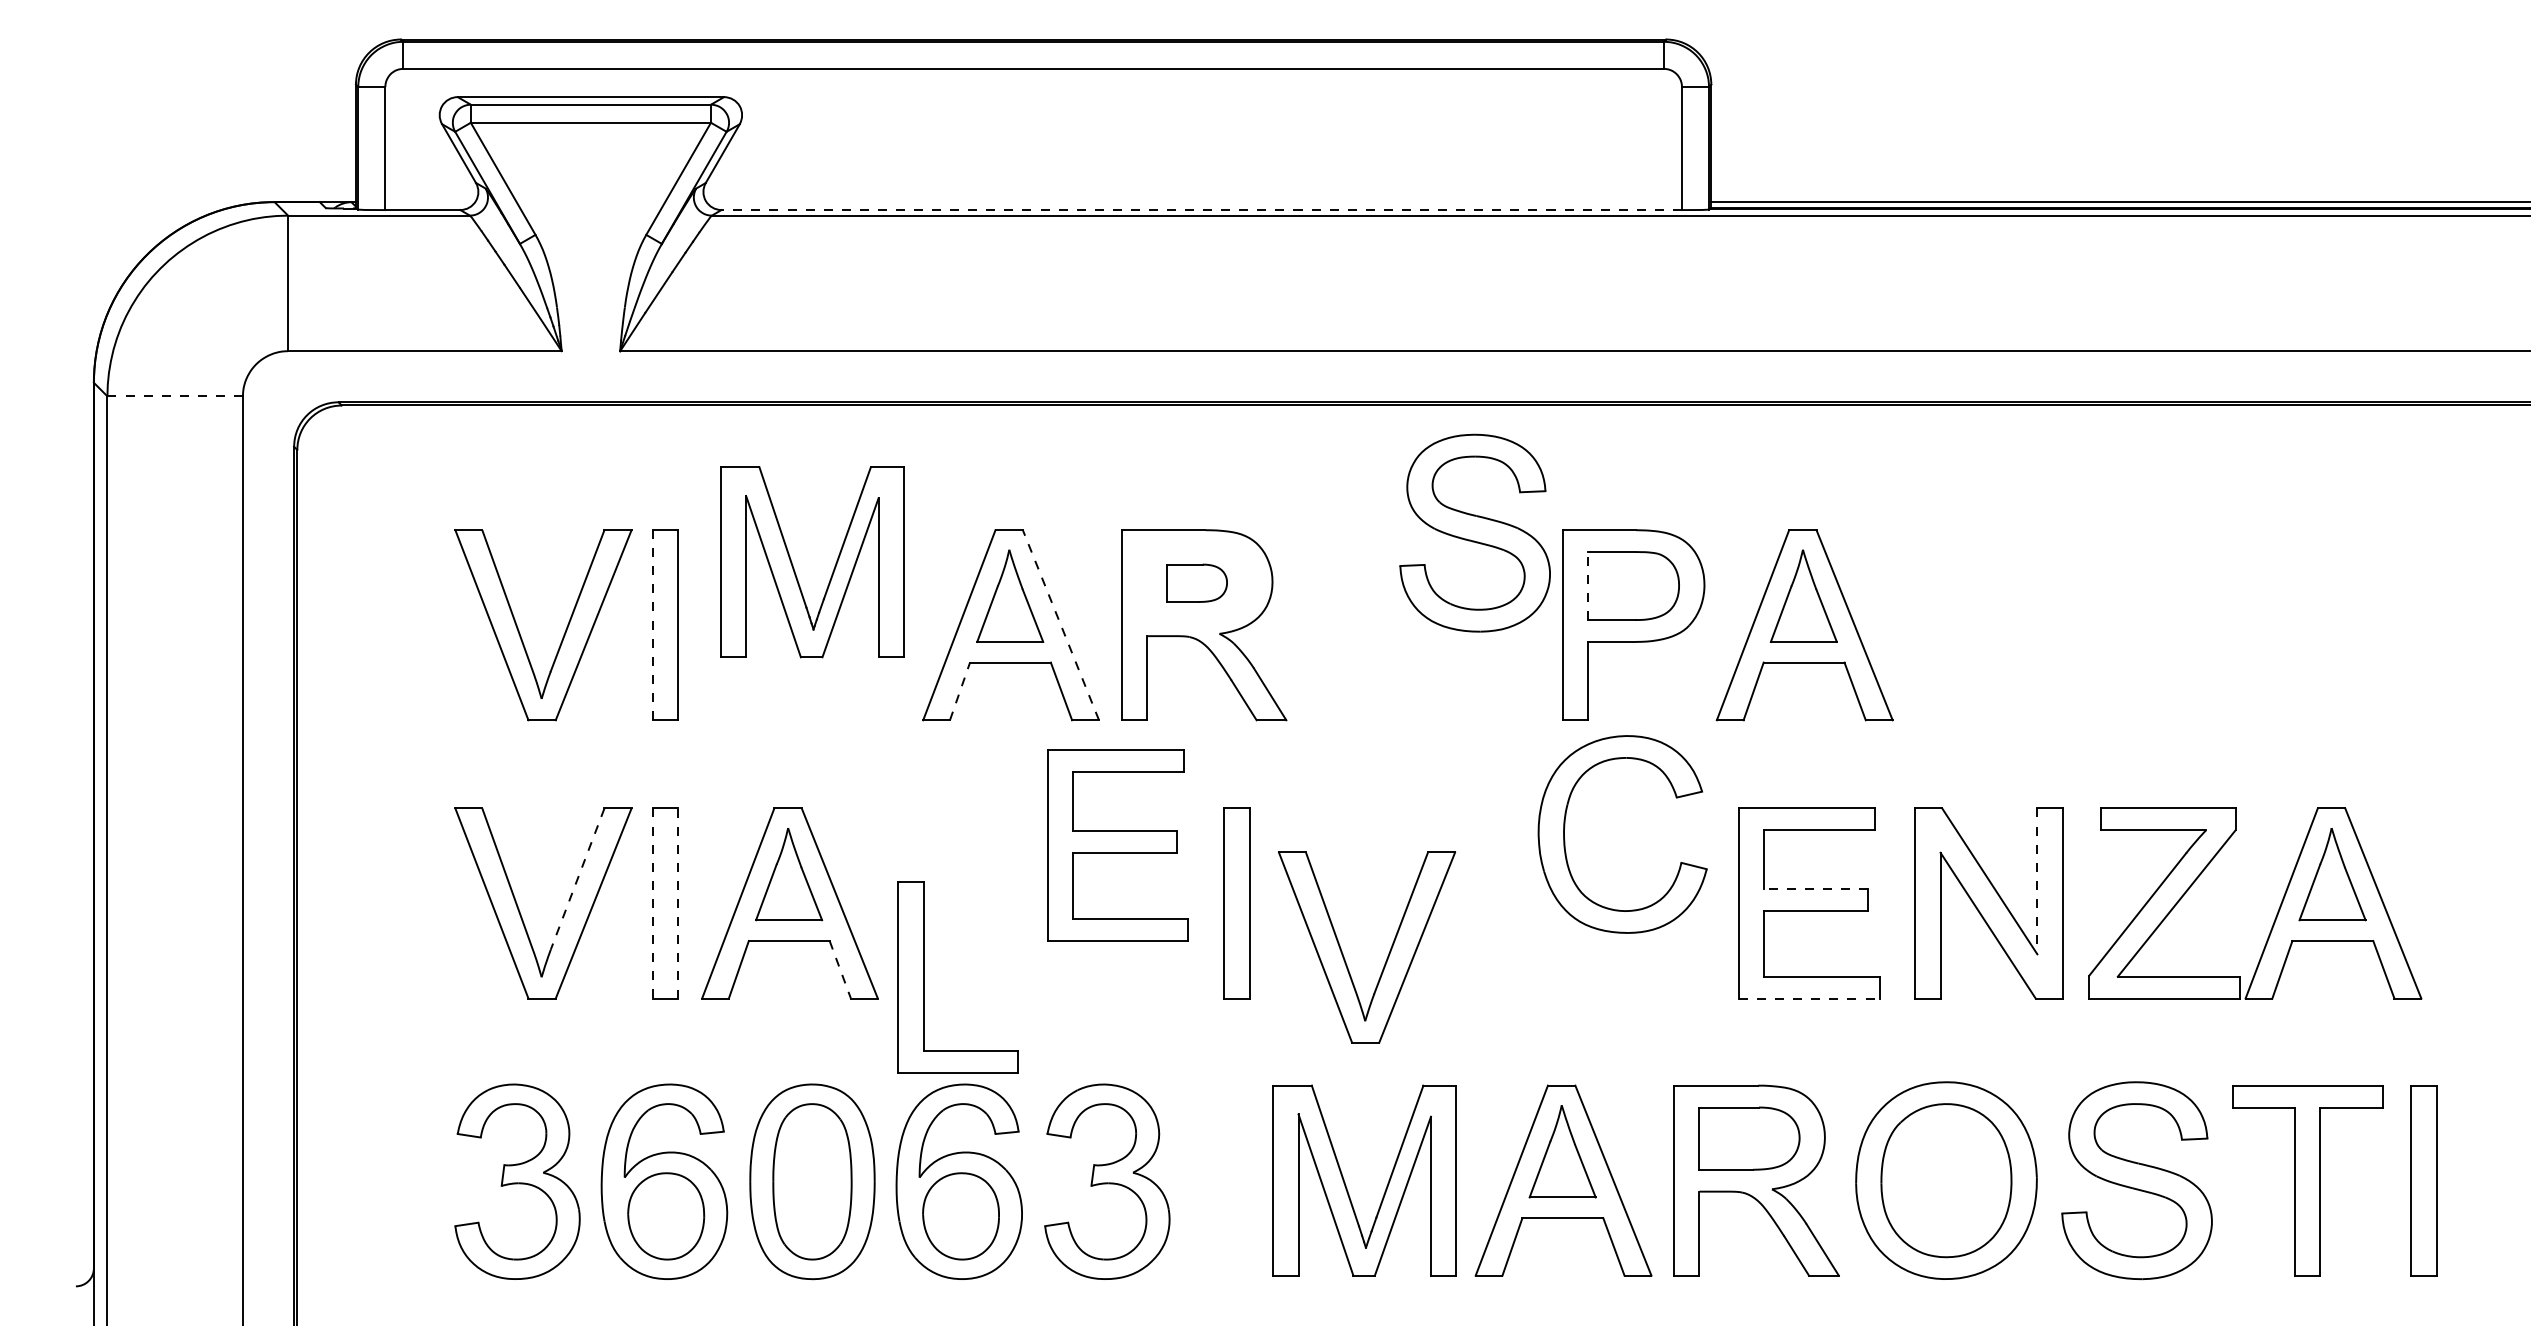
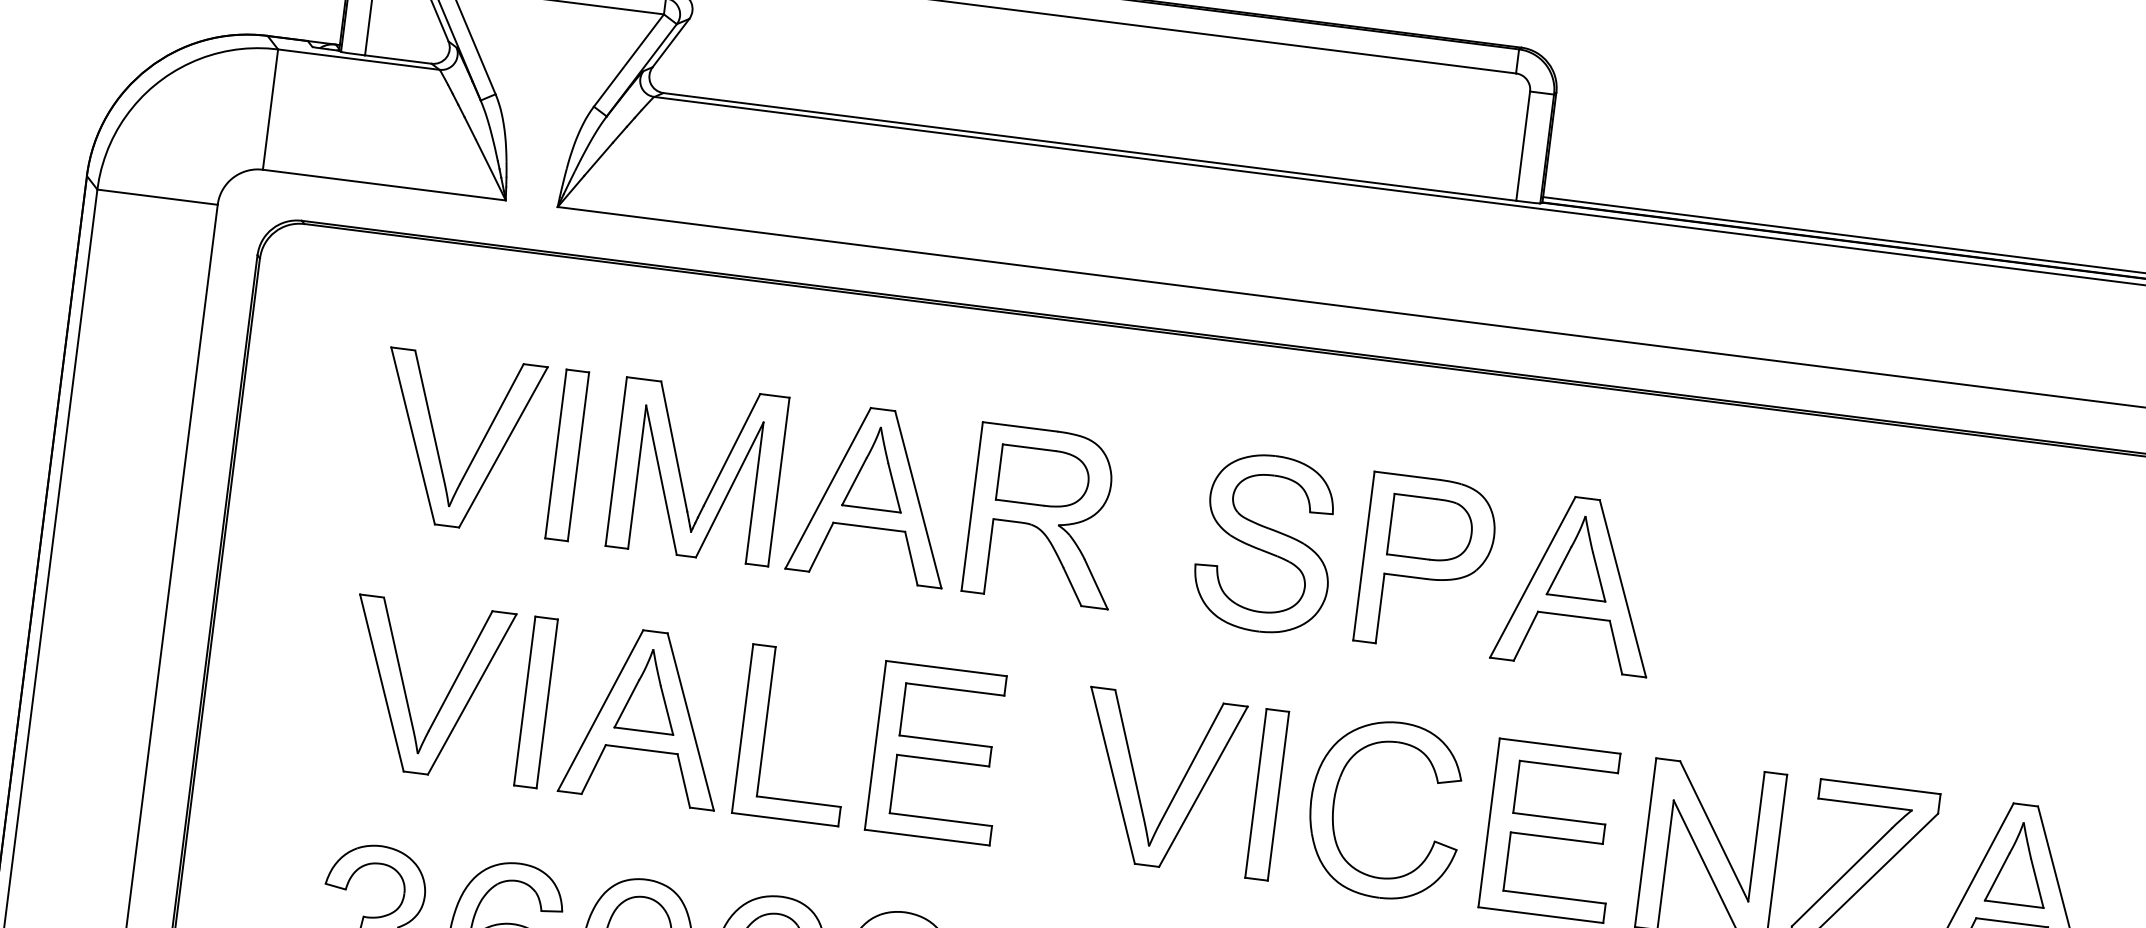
line: (1201, 210) -> (1089, 147), dashed -> solid
line: (175, 396) -> (157, 197), dashed -> solid
part: (1474, 532) -> (1265, 542), moved
part: (794, 568) -> (681, 475), moved
part: (1196, 583) -> (1043, 477), size x1.67
line: (1588, 585) -> (1391, 523), dashed -> solid
line: (1060, 624) -> (917, 499), dashed -> solid
line: (652, 625) -> (555, 454), dashed -> solid
line: (960, 691) -> (821, 547), dashed -> solid
part: (1565, 840) -> (1334, 808), moved
part: (1117, 845) -> (937, 753), moved
line: (577, 879) -> (460, 671), dashed -> solid
line: (2037, 881) -> (1756, 836), dashed -> solid
line: (1816, 889) -> (1559, 819), dashed -> solid
line: (678, 903) -> (547, 703), dashed -> solid
part: (1236, 903) -> (1266, 794), moved
line: (652, 904) -> (524, 701), dashed -> solid
part: (1387, 955) -> (1176, 790), moved
line: (840, 969) -> (683, 780), dashed -> solid
part: (924, 977) -> (765, 731), moved
line: (1809, 998) -> (1541, 915), dashed -> solid

